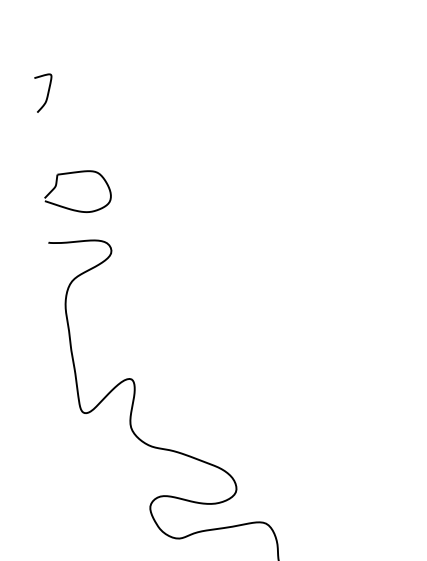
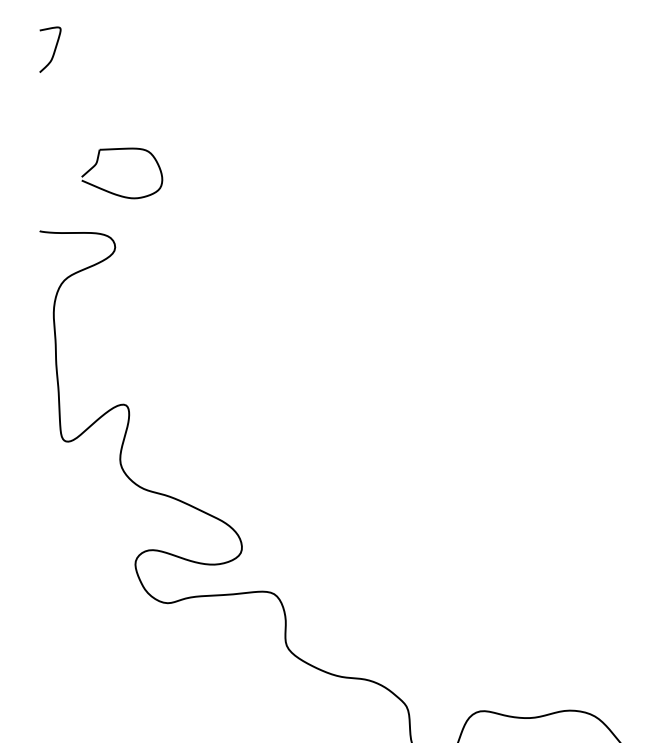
part: (74, 209) -> (116, 193), moved

